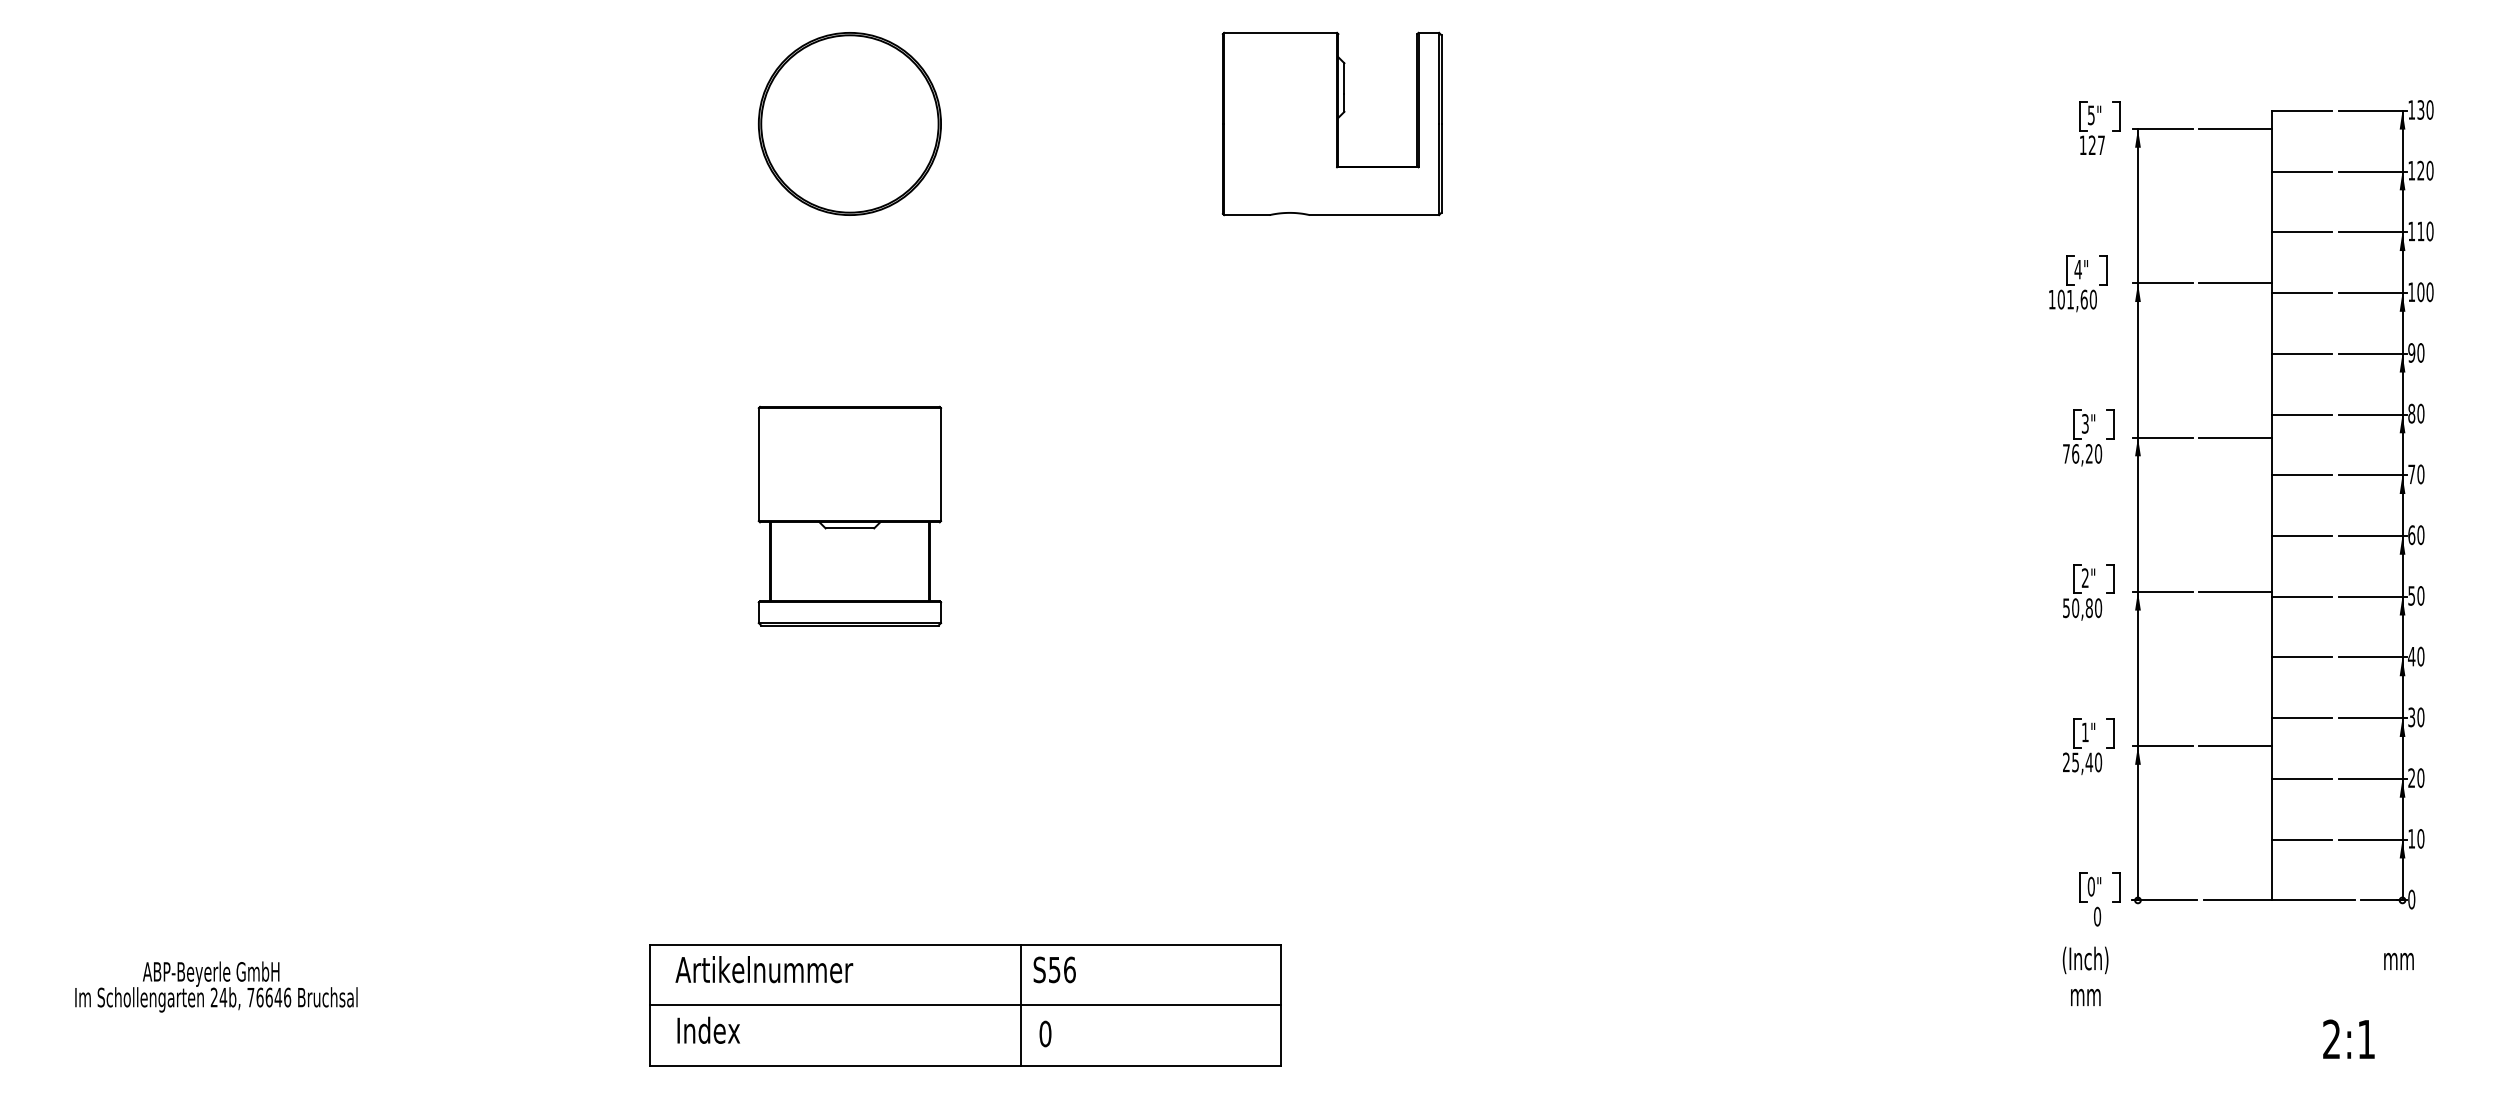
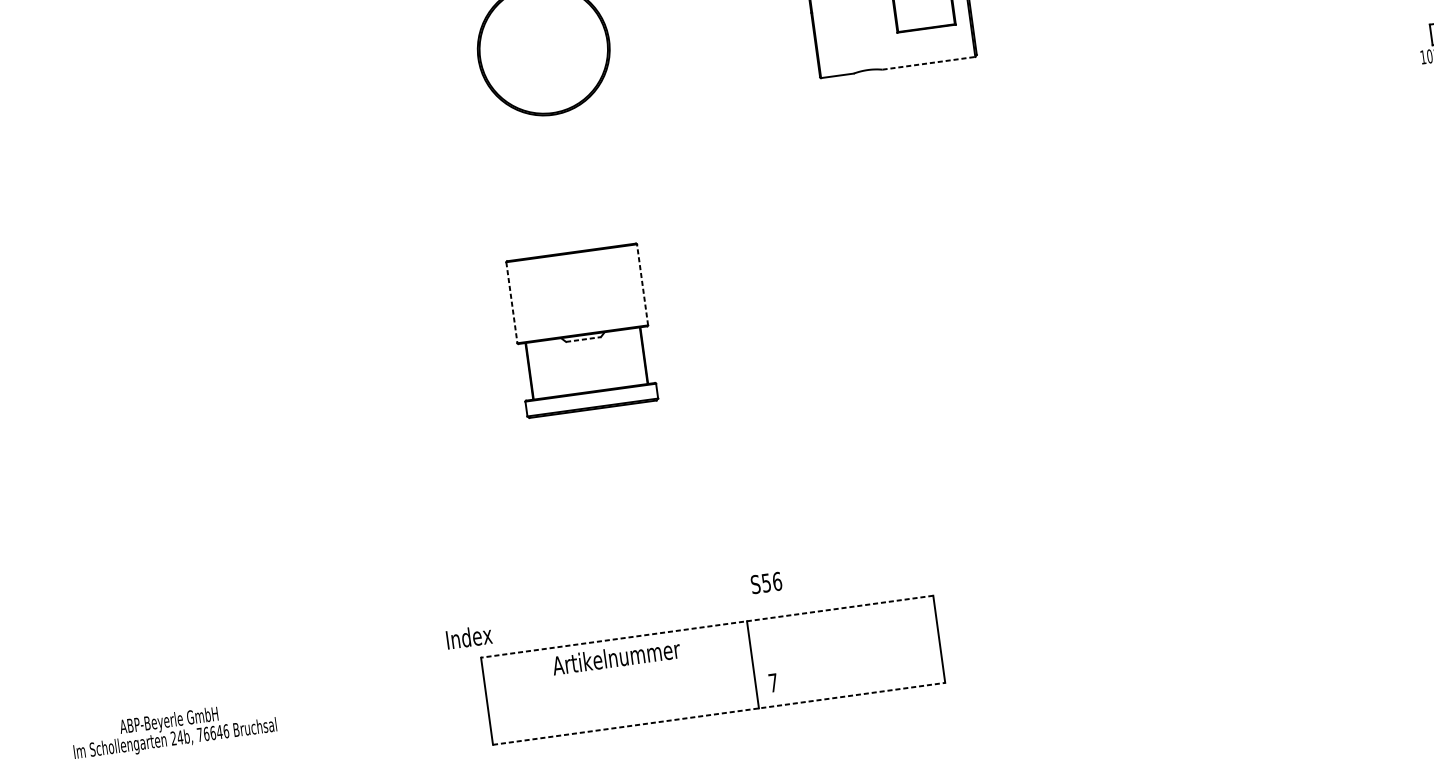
line: (1374, 215) -> (928, 63), solid -> dashed
line: (941, 464) -> (642, 284), solid -> dashed
line: (758, 465) -> (511, 303), solid -> dashed
line: (850, 528) -> (583, 339), solid -> dashed
line: (964, 944) -> (706, 626), solid -> dashed
text: (764, 969) -> (616, 657), moved
text: (1054, 969) -> (766, 582), moved
line: (965, 1005) -> (713, 670), removed
text: (708, 1029) -> (468, 636), moved
text: (1045, 1033) -> (773, 682), 0 -> 7
line: (965, 1066) -> (719, 714), solid -> dashed

